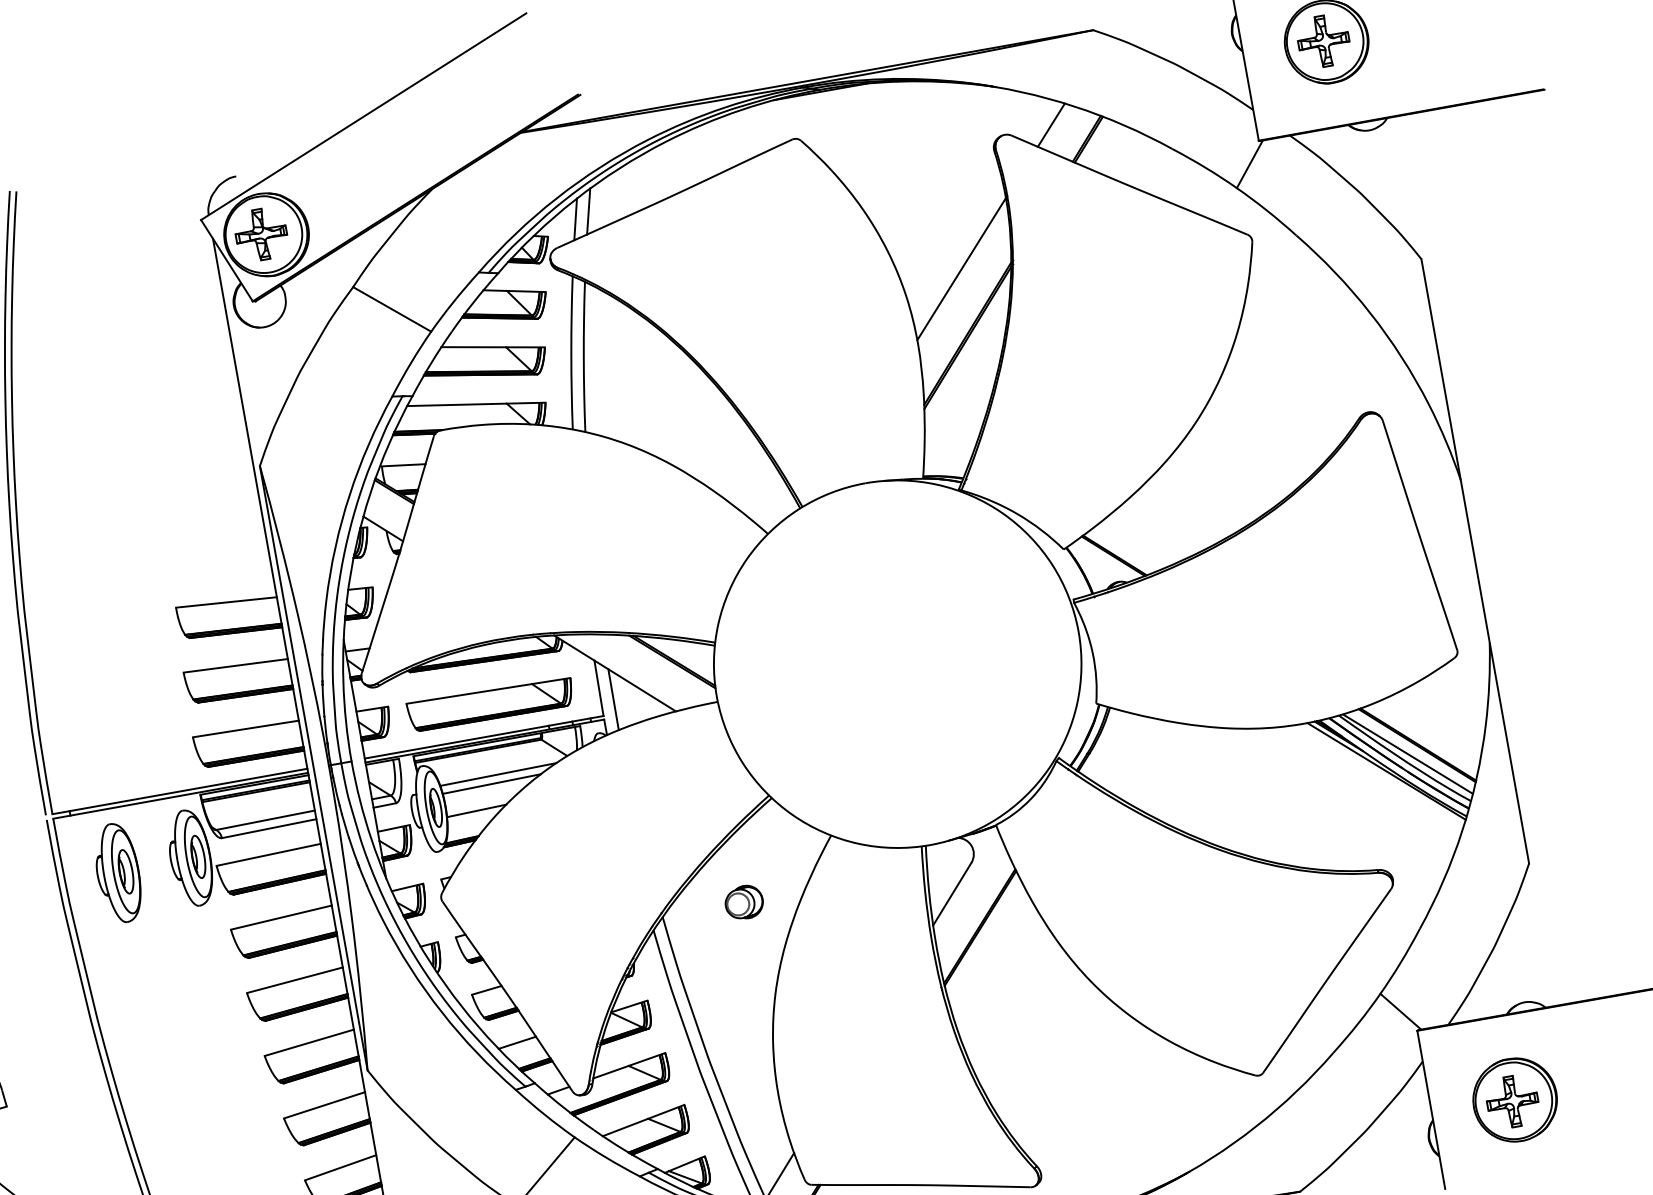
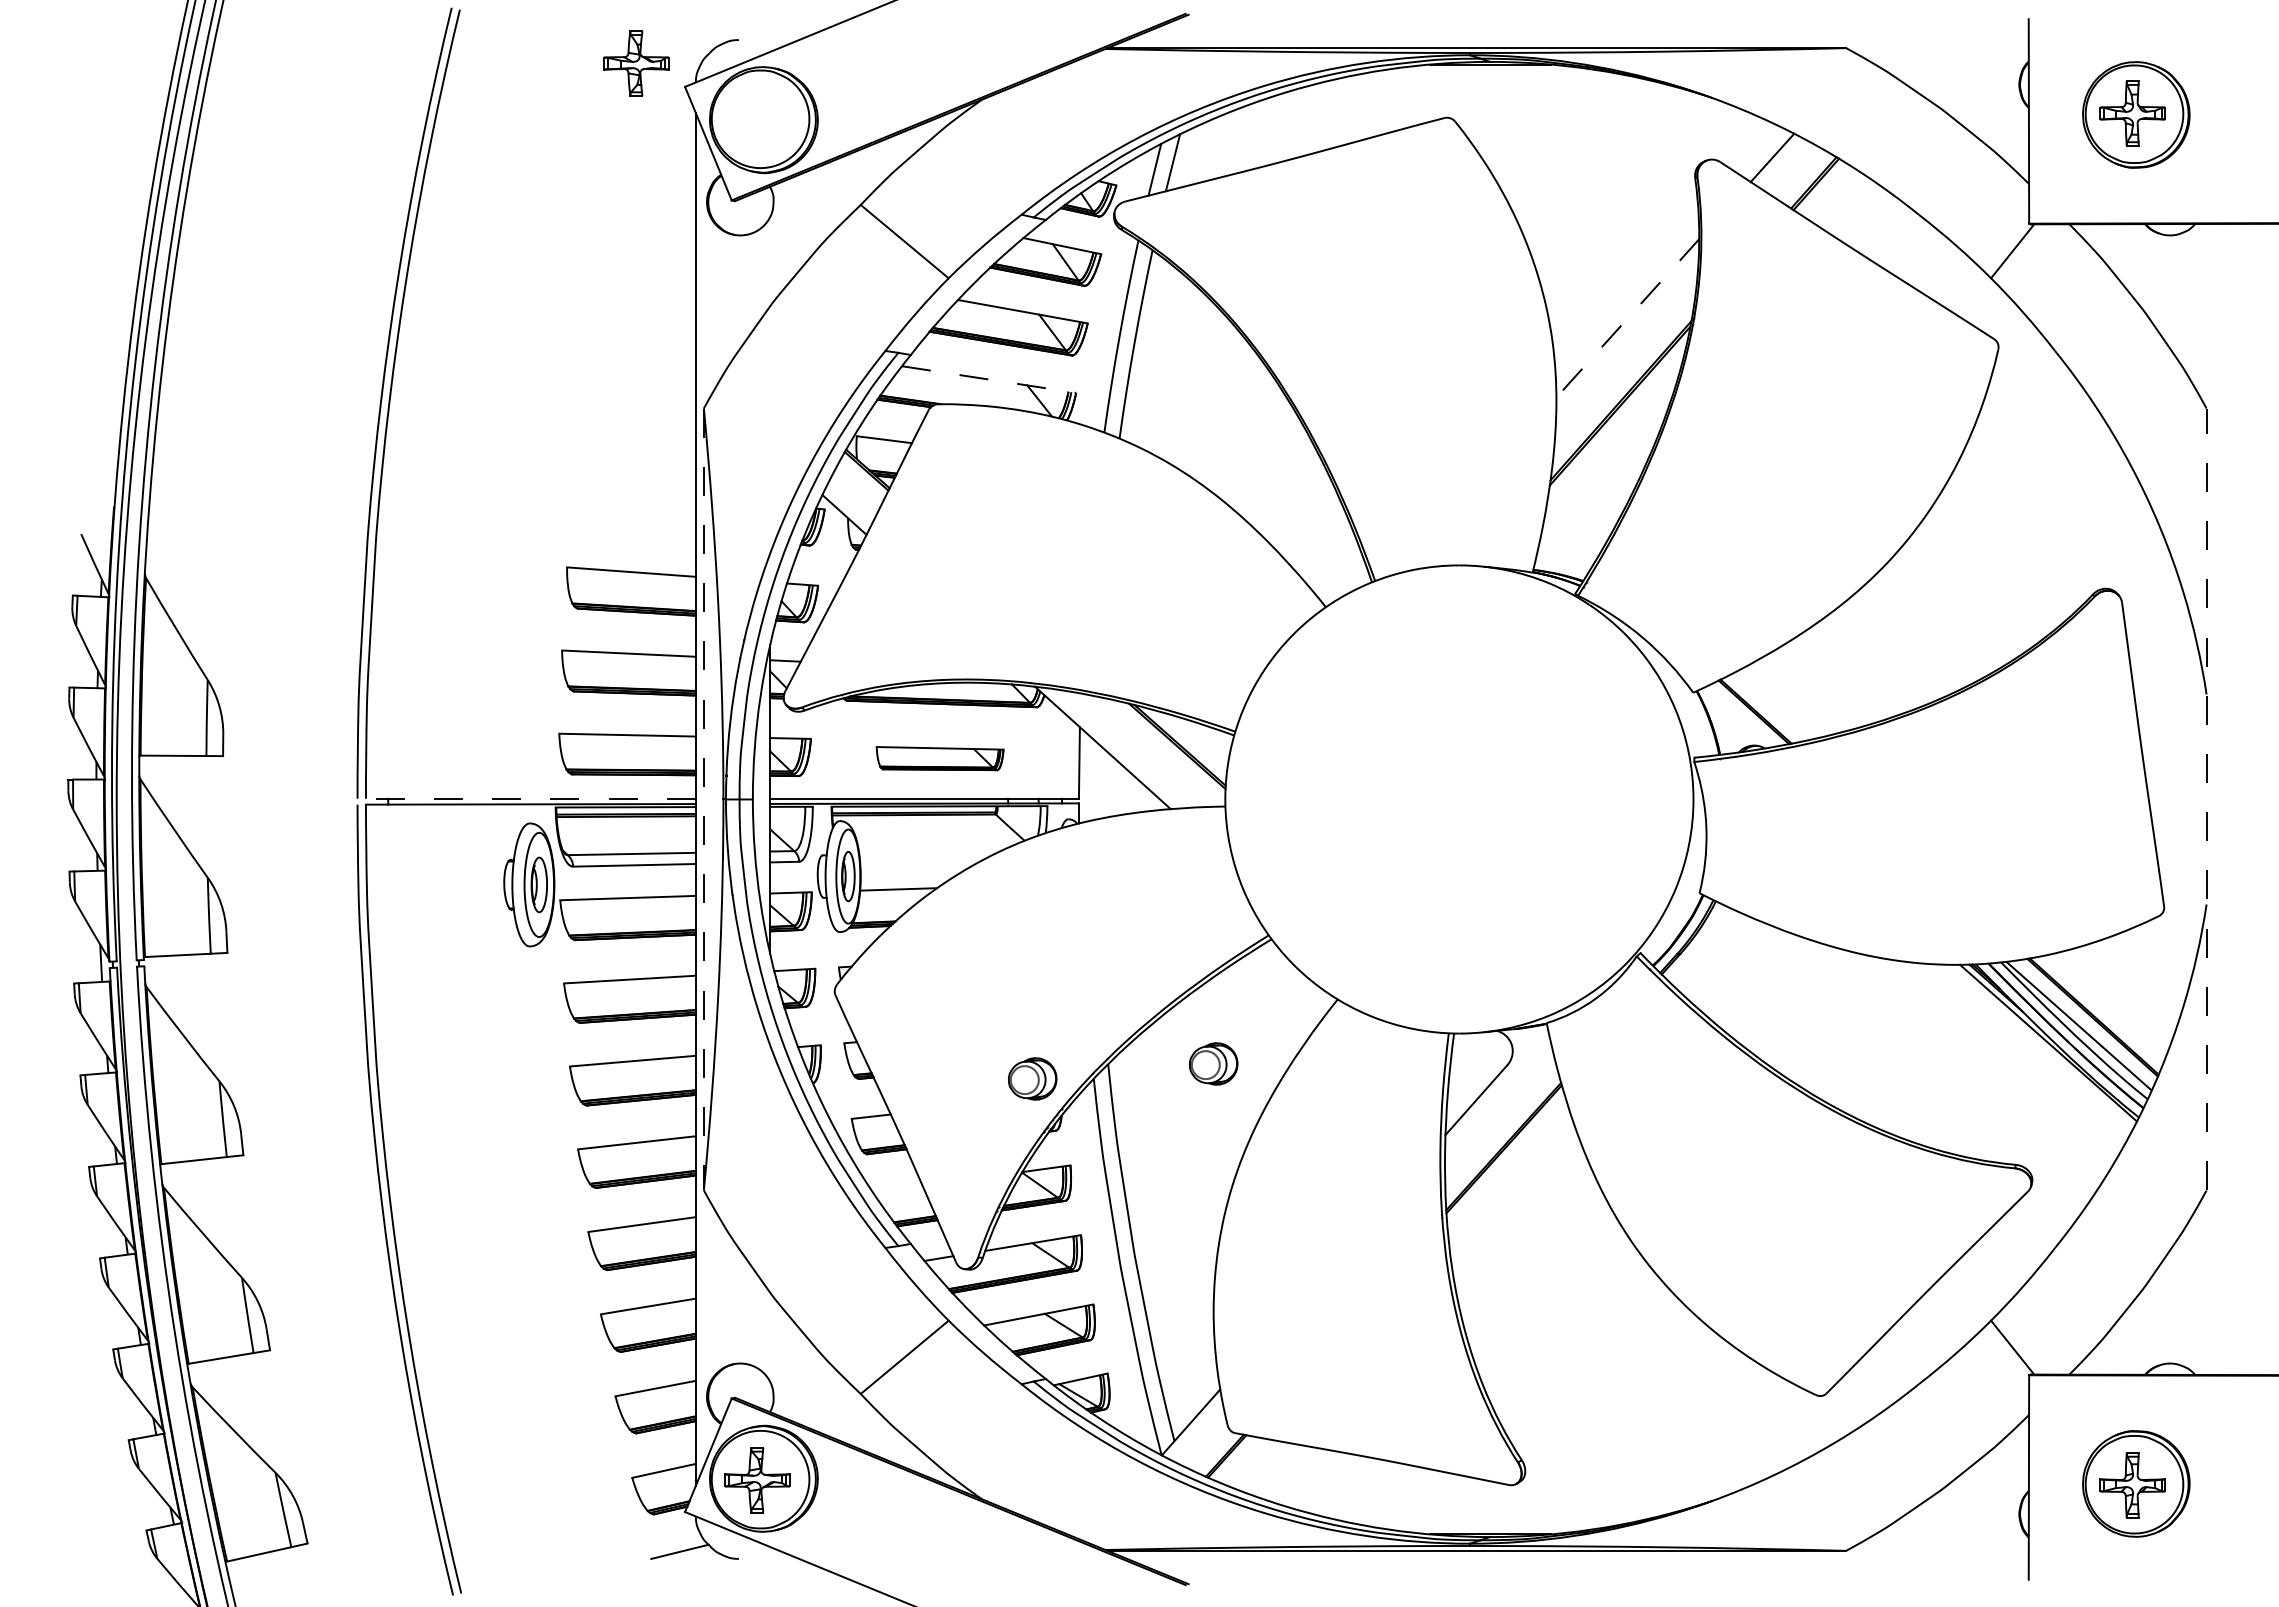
part: (261, 234) -> (636, 63), moved
line: (961, 269) -> (1627, 318), solid -> dashed
line: (476, 404) -> (989, 379), solid -> dashed
line: (1475, 561) -> (2206, 799), solid -> dashed
line: (613, 699) -> (1094, 780), removed
part: (490, 704) -> (939, 758), size x0.6
line: (313, 768) -> (703, 799), solid -> dashed
line: (497, 774) -> (933, 848), removed
line: (491, 783) -> (923, 858), removed
line: (179, 791) -> (530, 798), solid -> dashed
part: (118, 873) -> (435, 887), removed
part: (606, 938) -> (1032, 1078), added
line: (516, 1042) -> (897, 1188), removed

